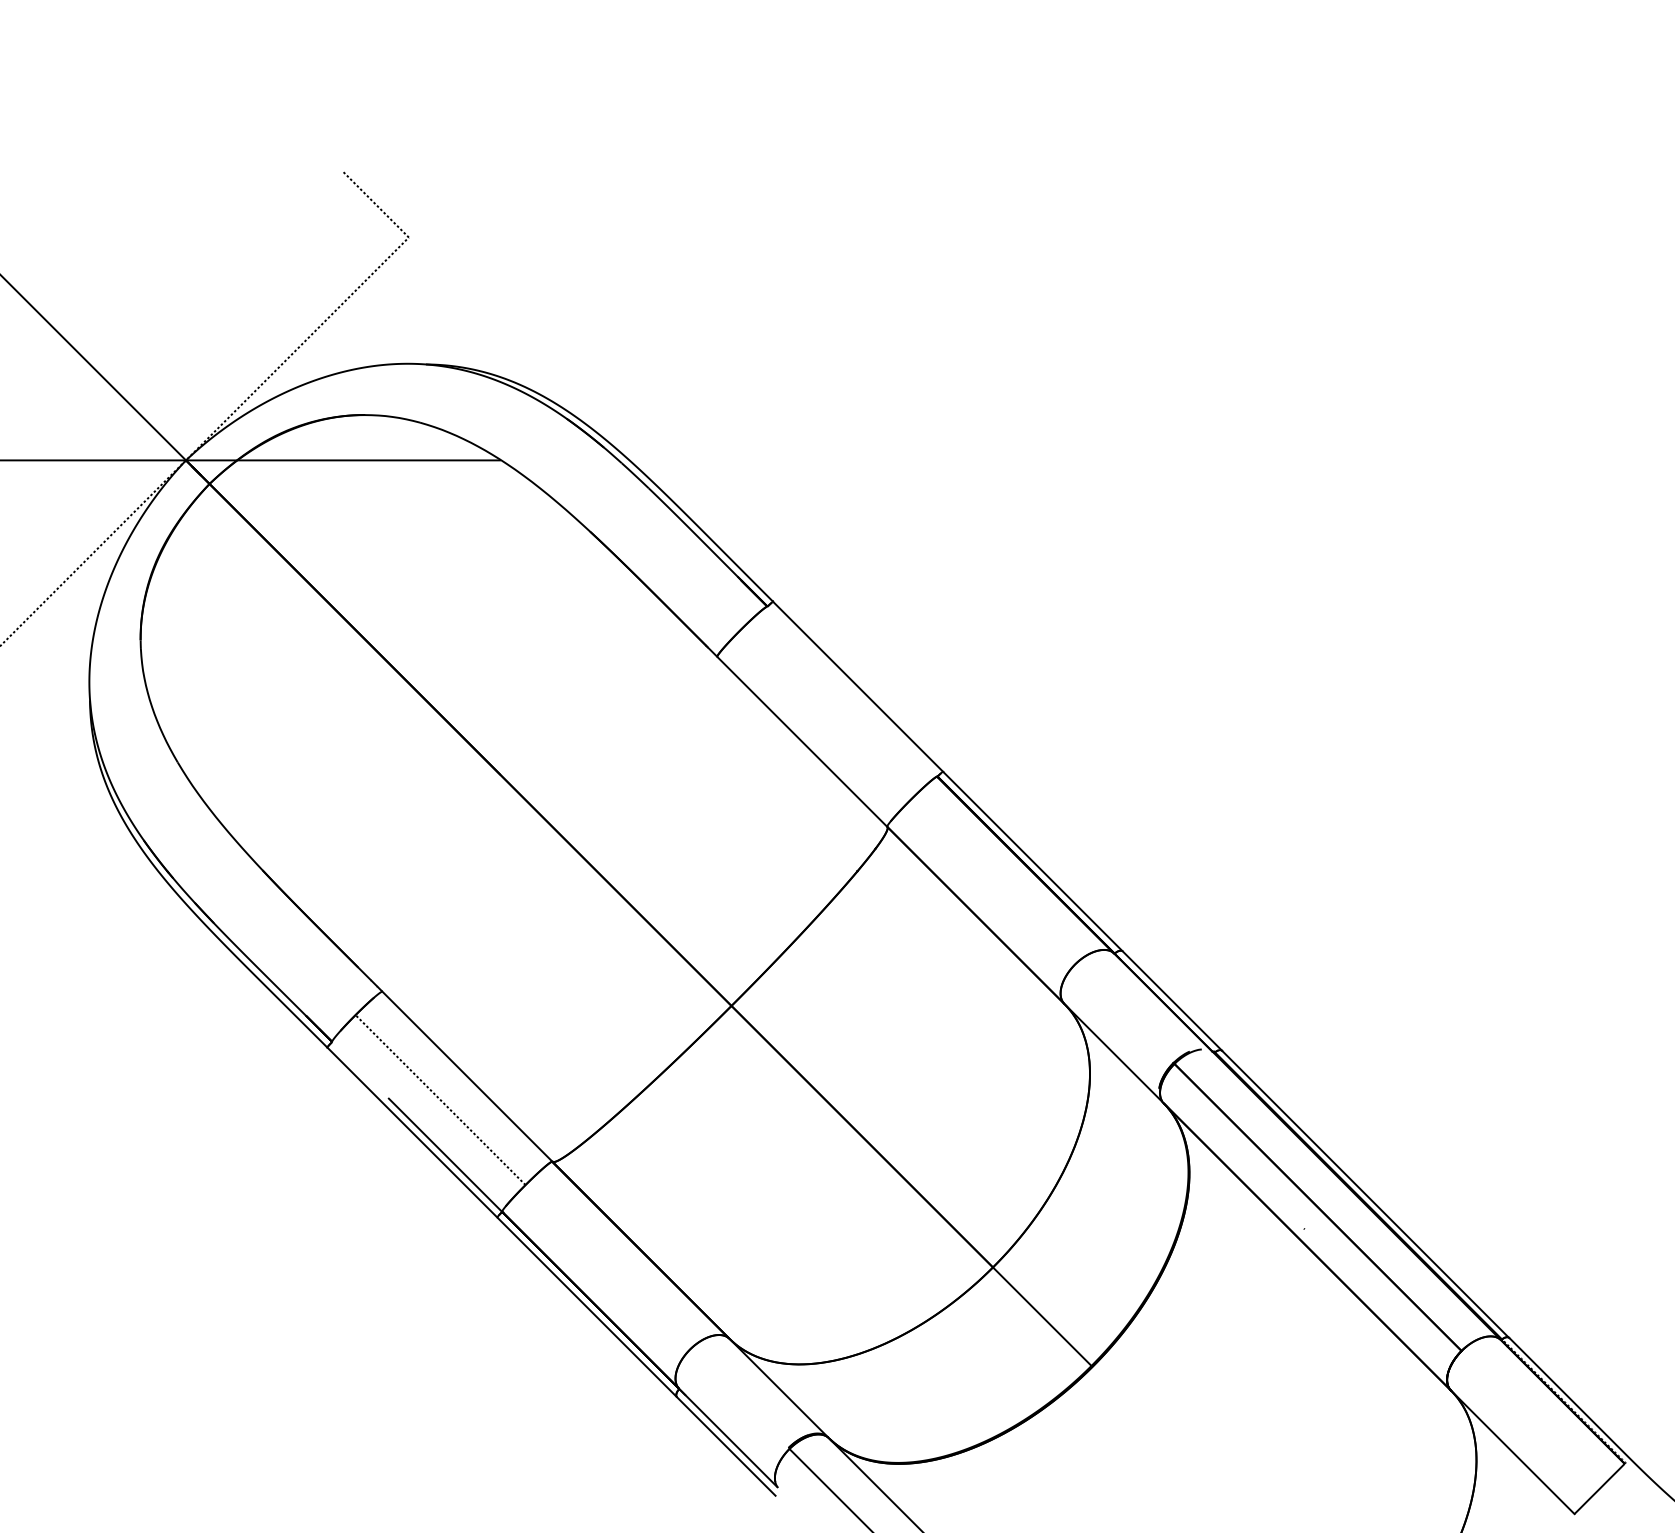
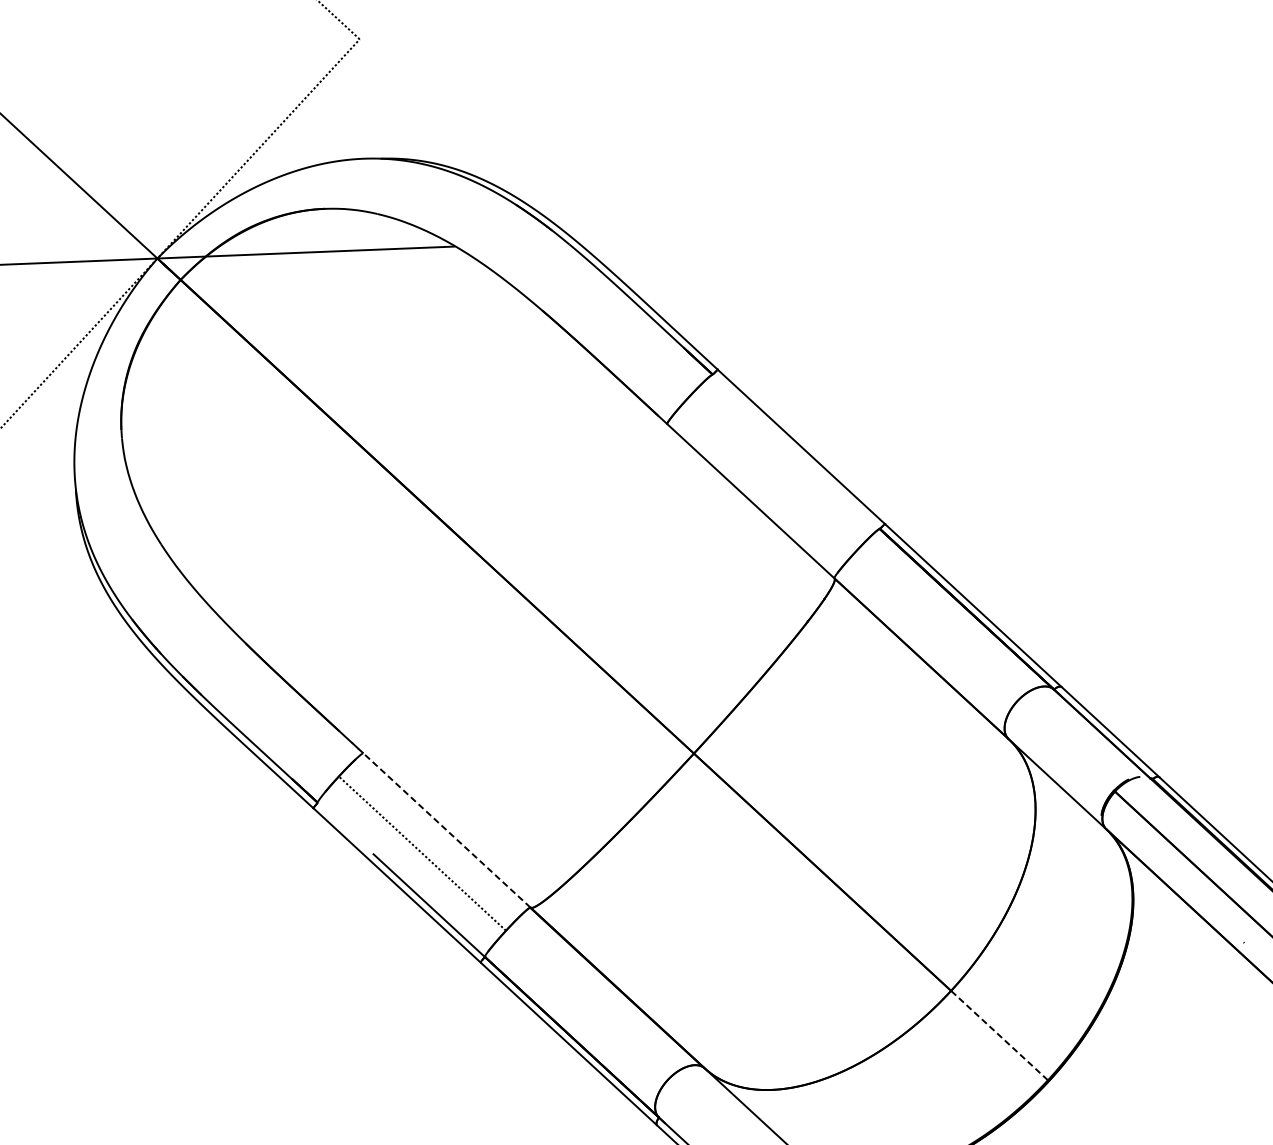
line: (467, 1076) -> (447, 830), solid -> dashed
line: (1042, 1316) -> (999, 1035), solid -> dashed

